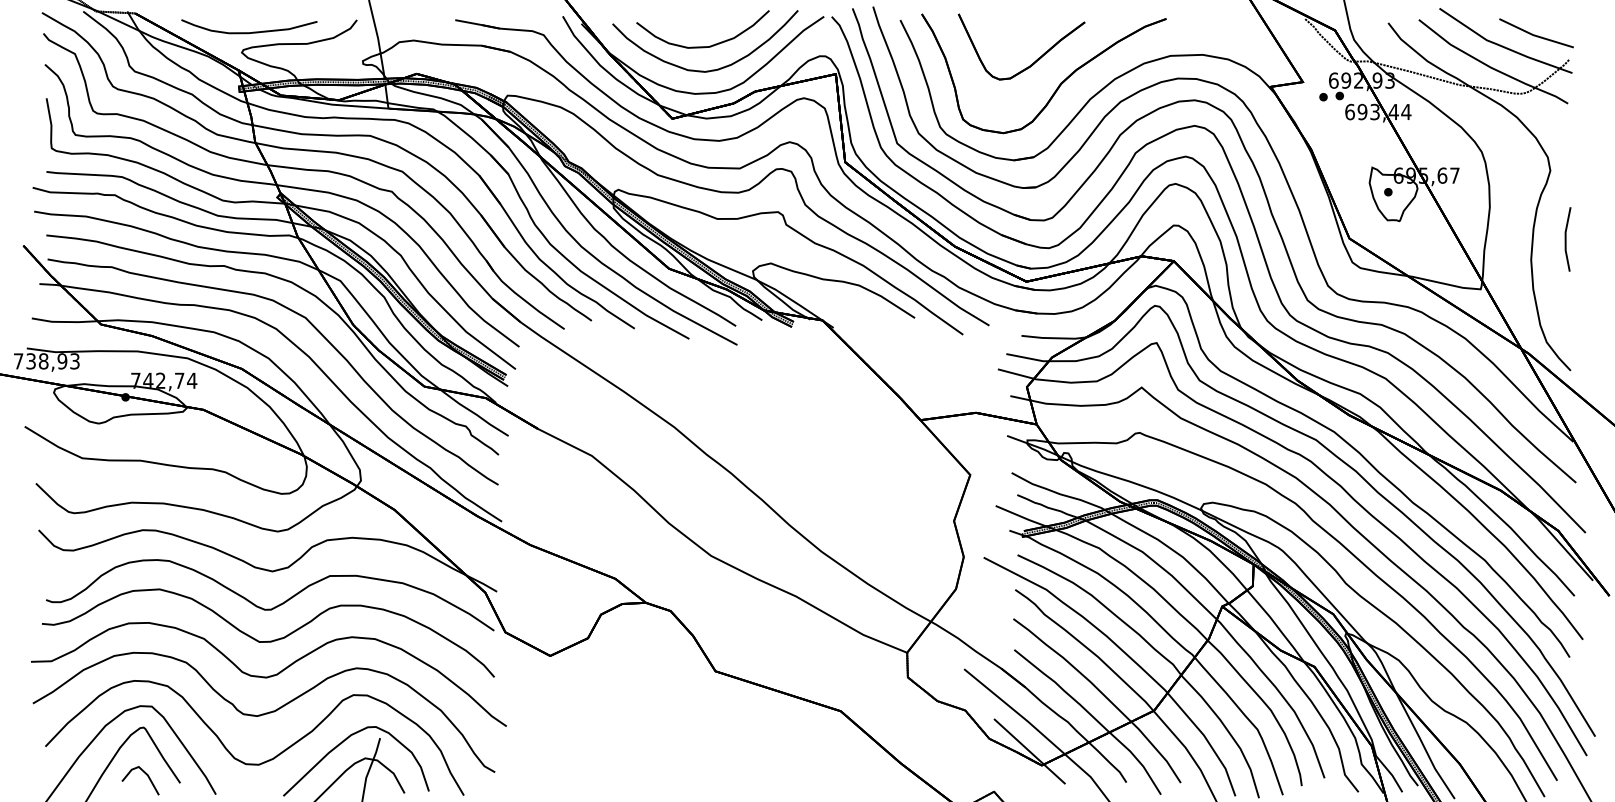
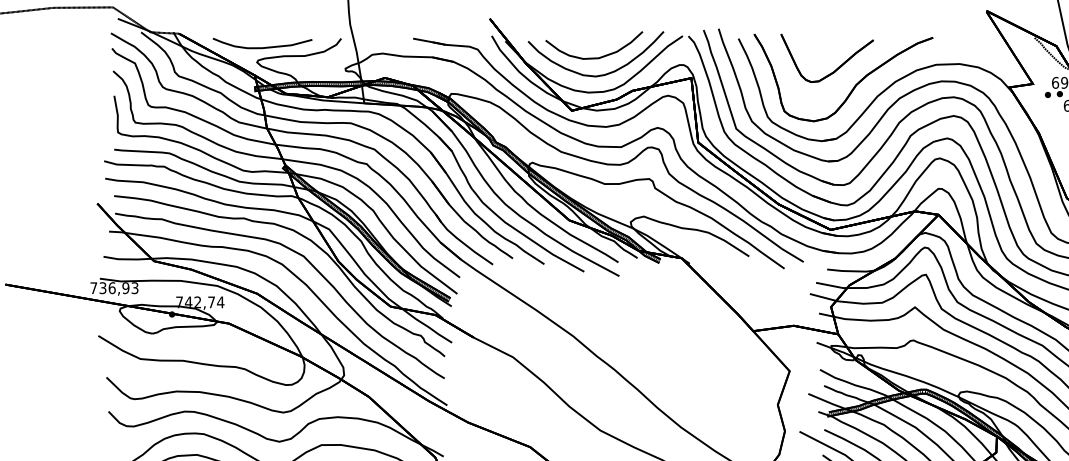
text: (43, 361) -> (112, 288), 738,93 -> 736,93

